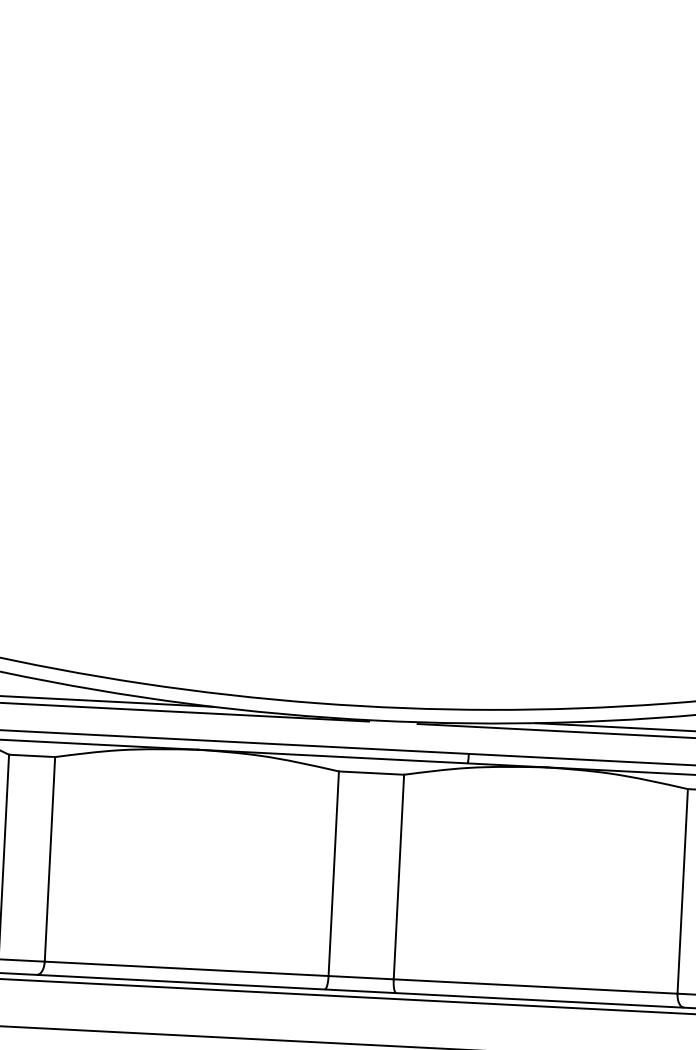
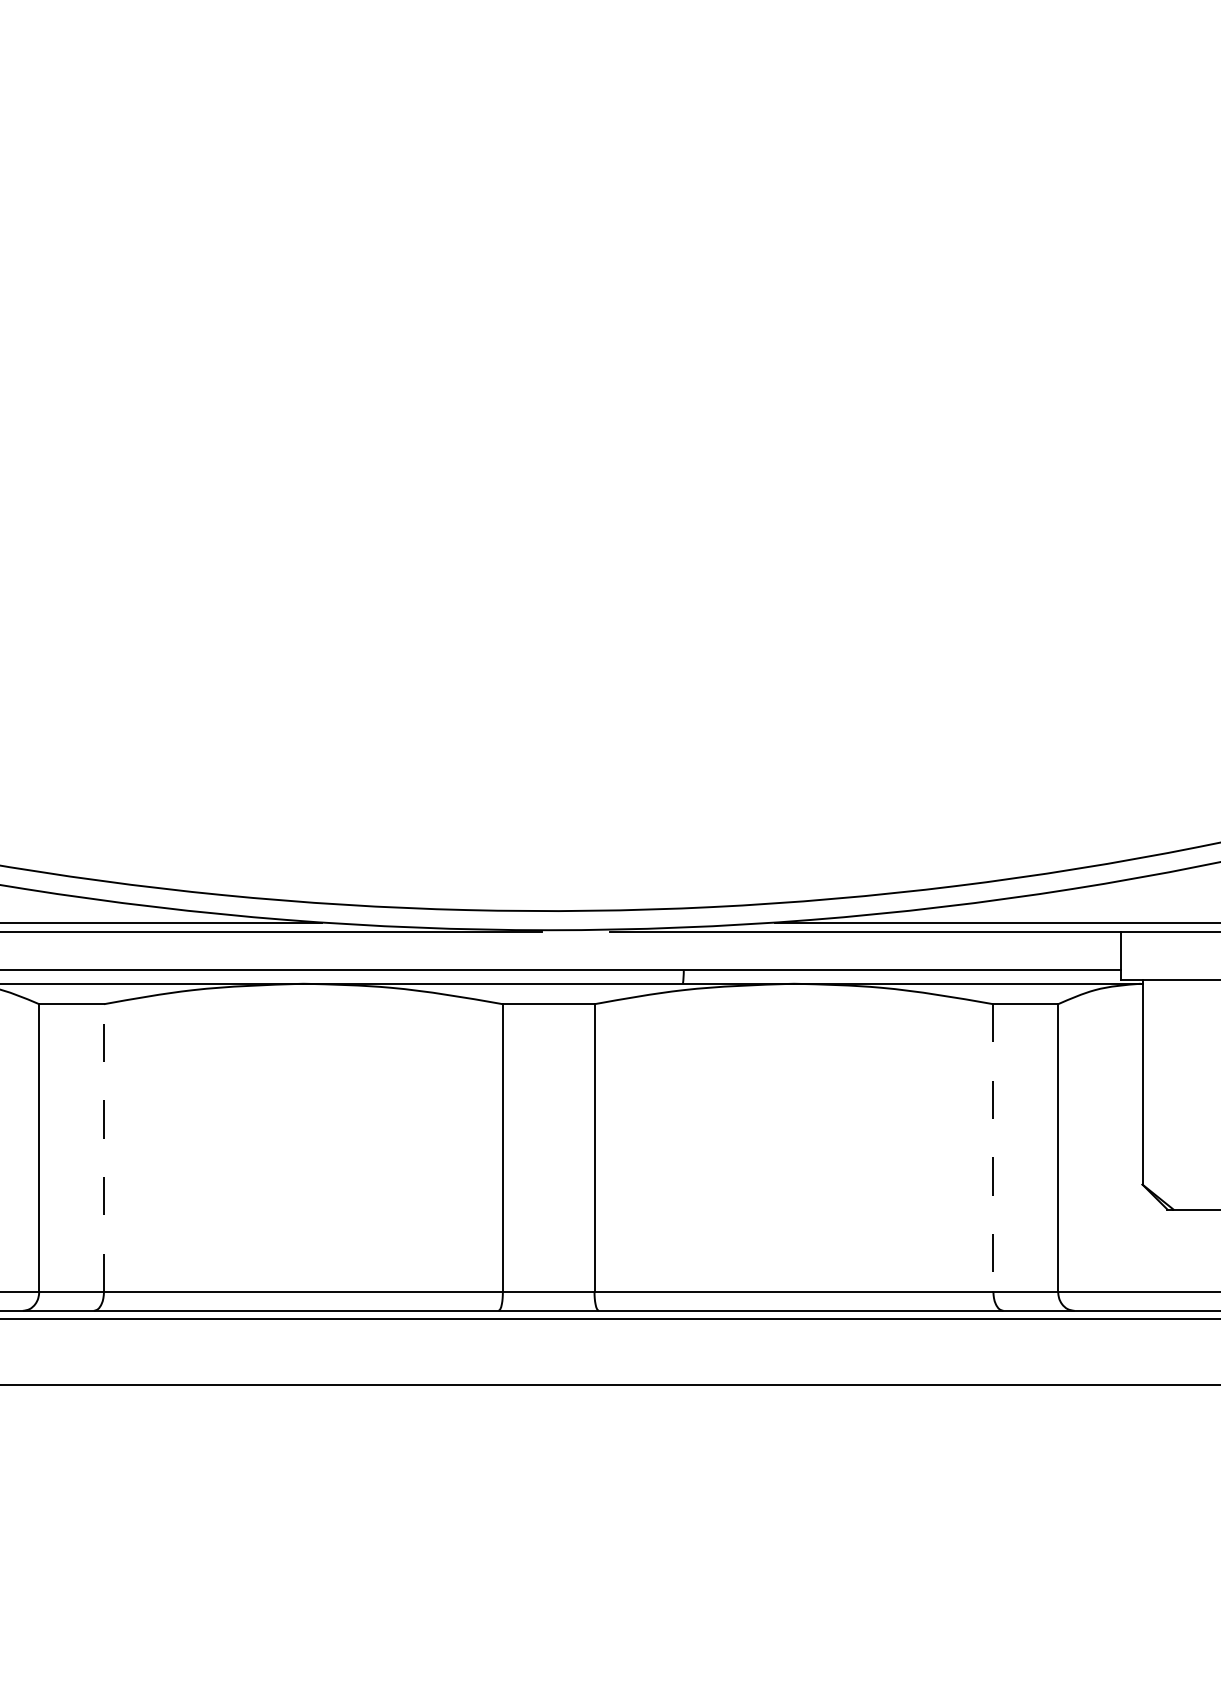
line: (50, 859) -> (104, 1147), solid -> dashed
line: (682, 891) -> (993, 1147), solid -> dashed

